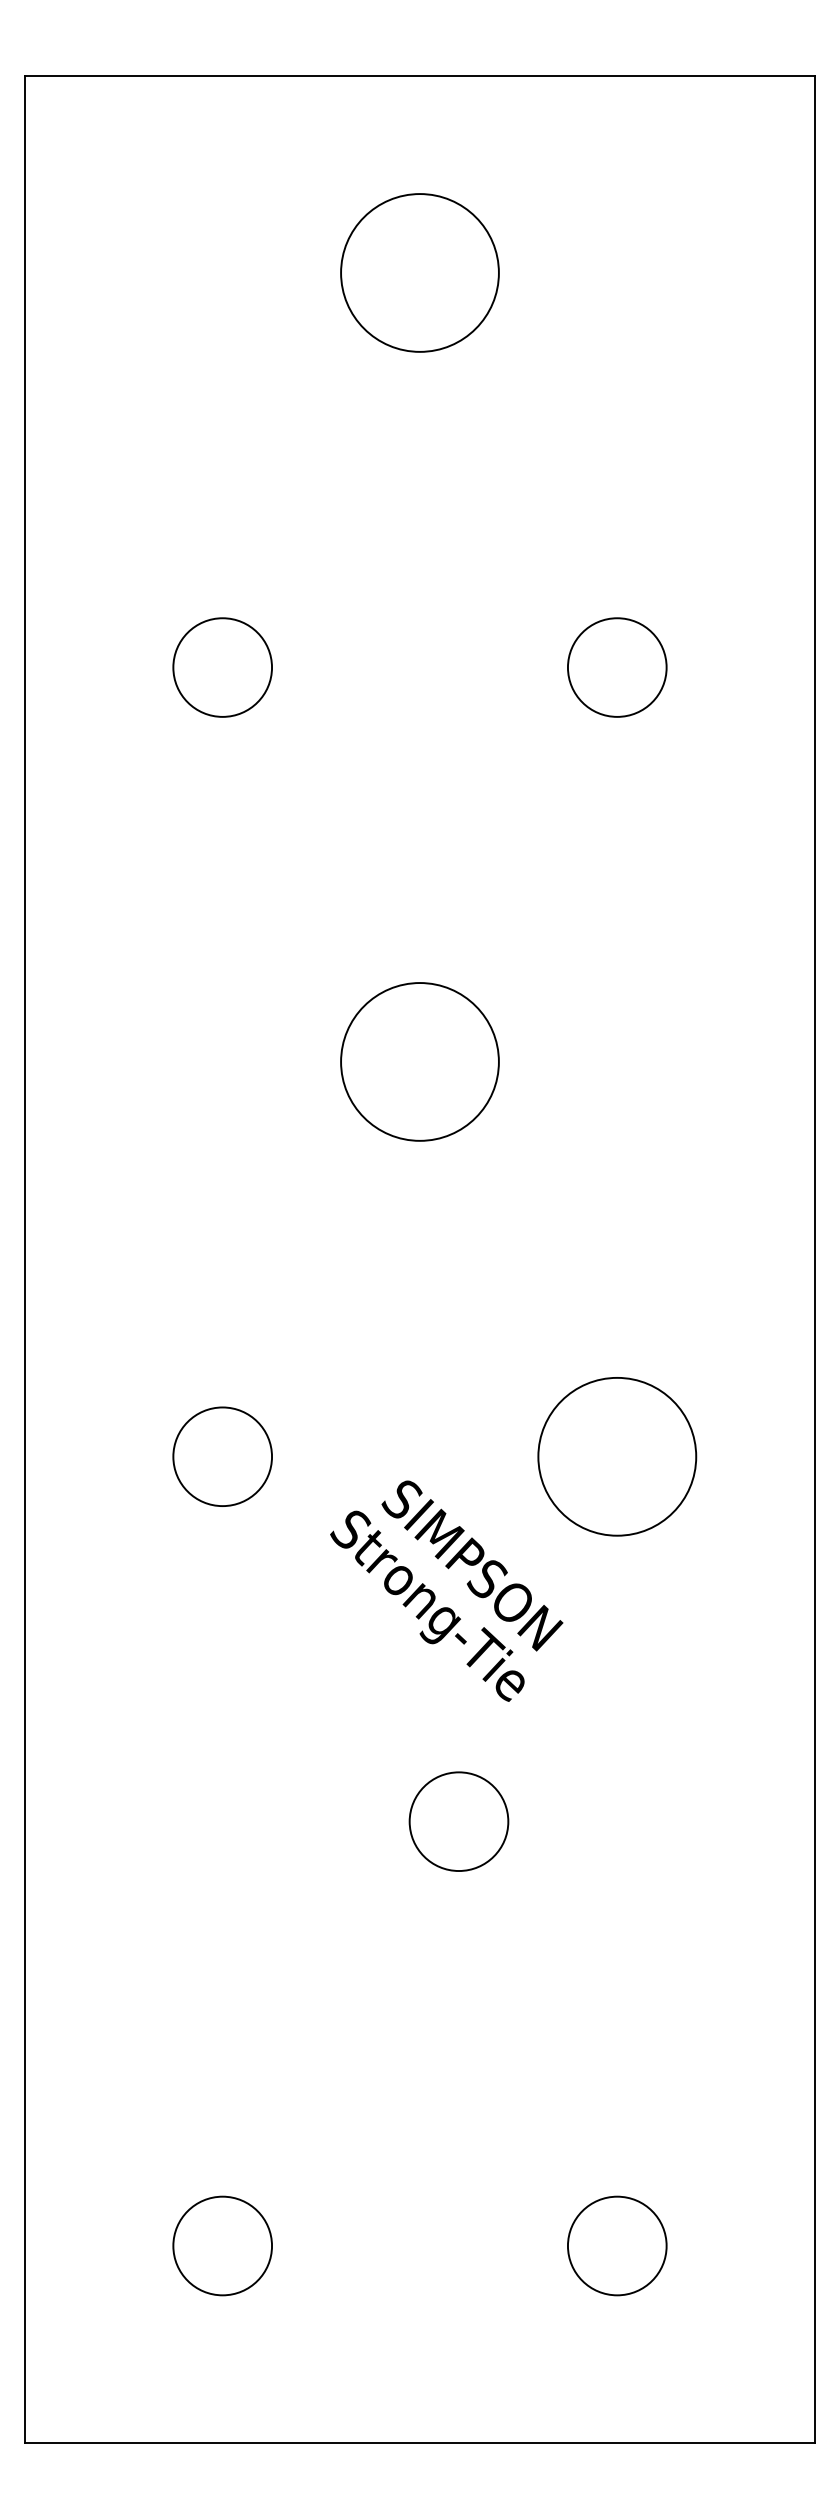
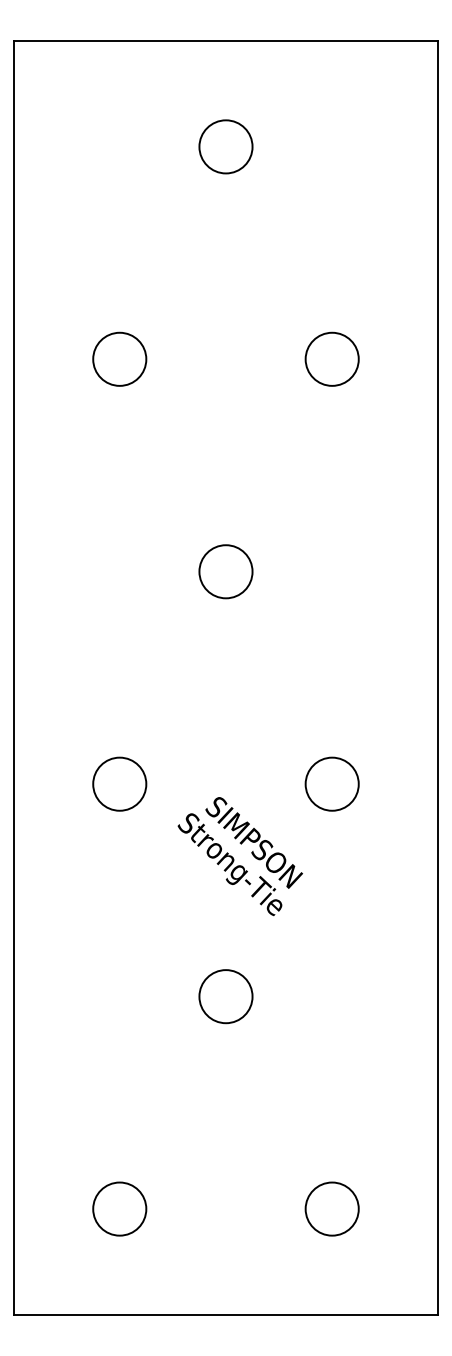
circle: (419, 272) -> (225, 146), size x0.62
circle: (419, 1061) -> (225, 571), size x0.62
circle: (615, 1455) -> (331, 783), size x0.62
circle: (458, 1821) -> (225, 996), moved

